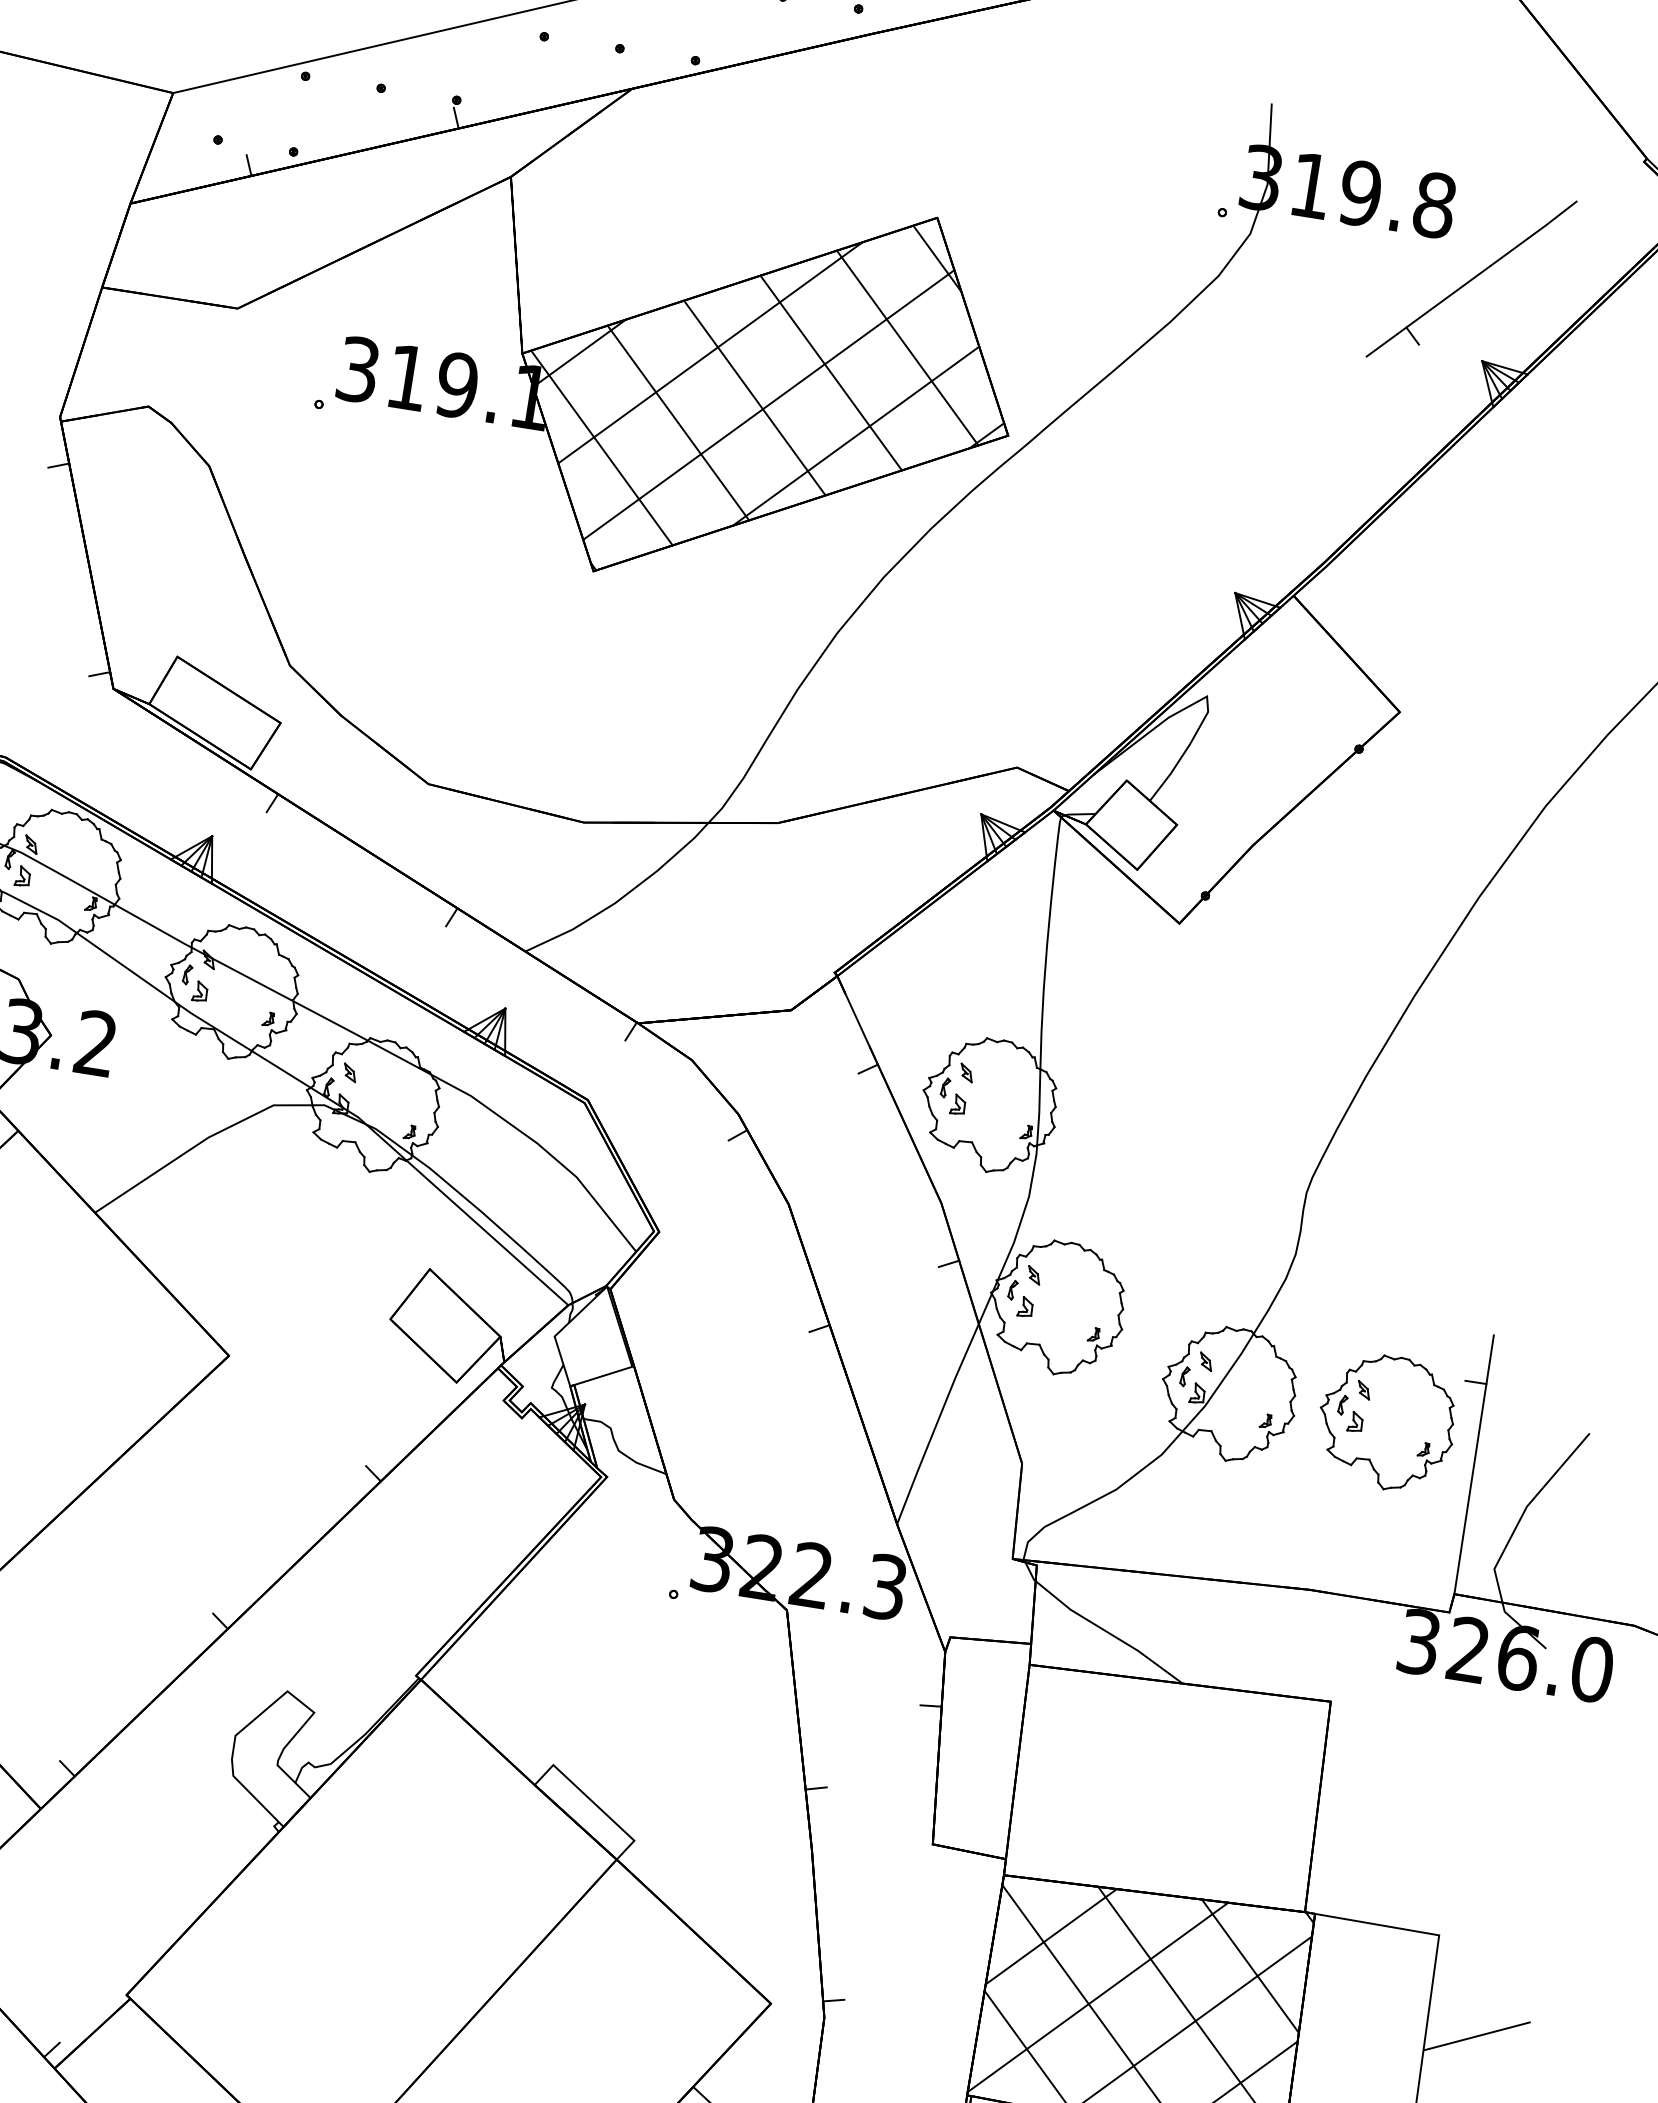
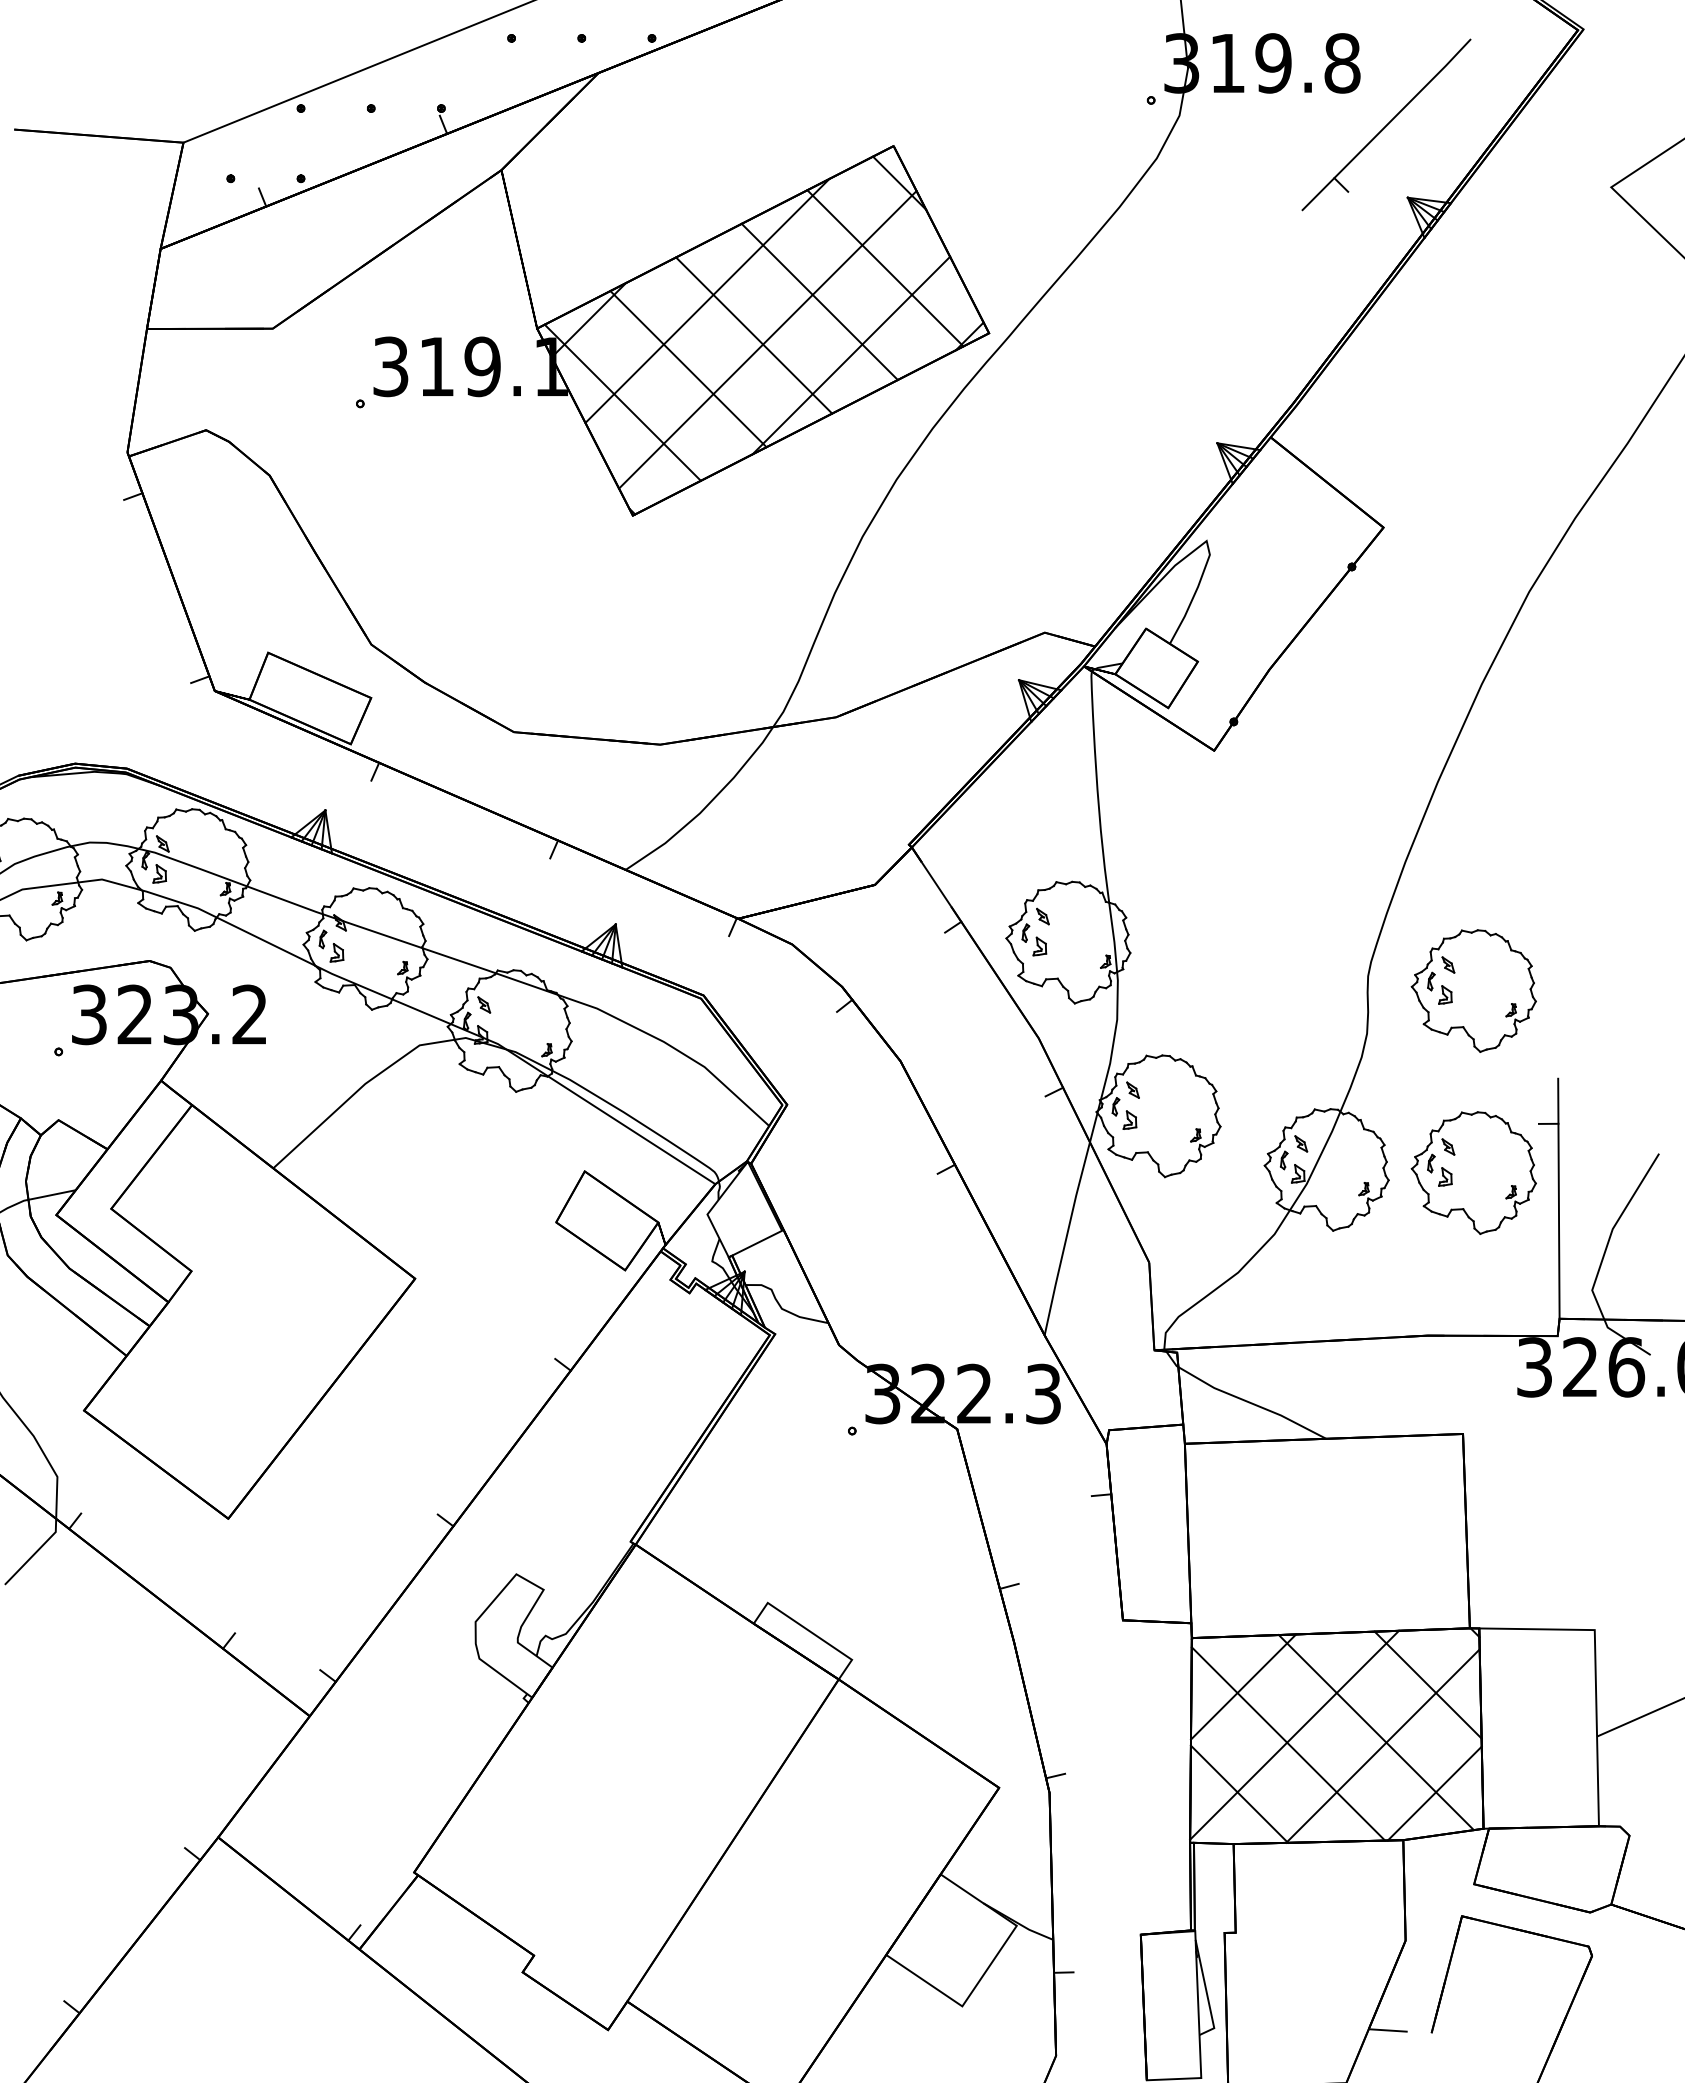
part: (1417, 1225) -> (1473, 990), added

